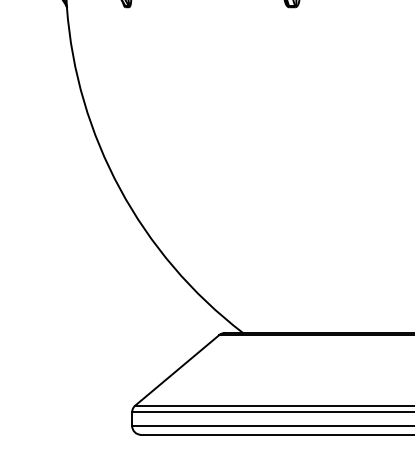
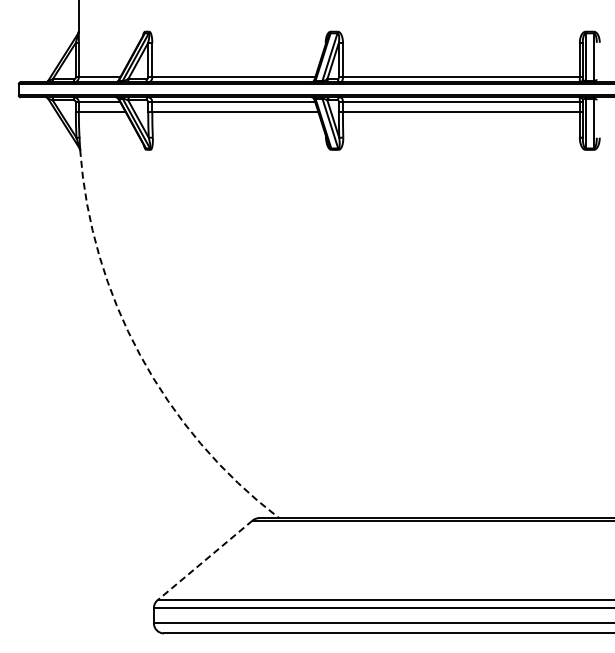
arc: (120, 189) -> (140, 355), solid -> dashed
line: (176, 370) -> (204, 560), solid -> dashed

